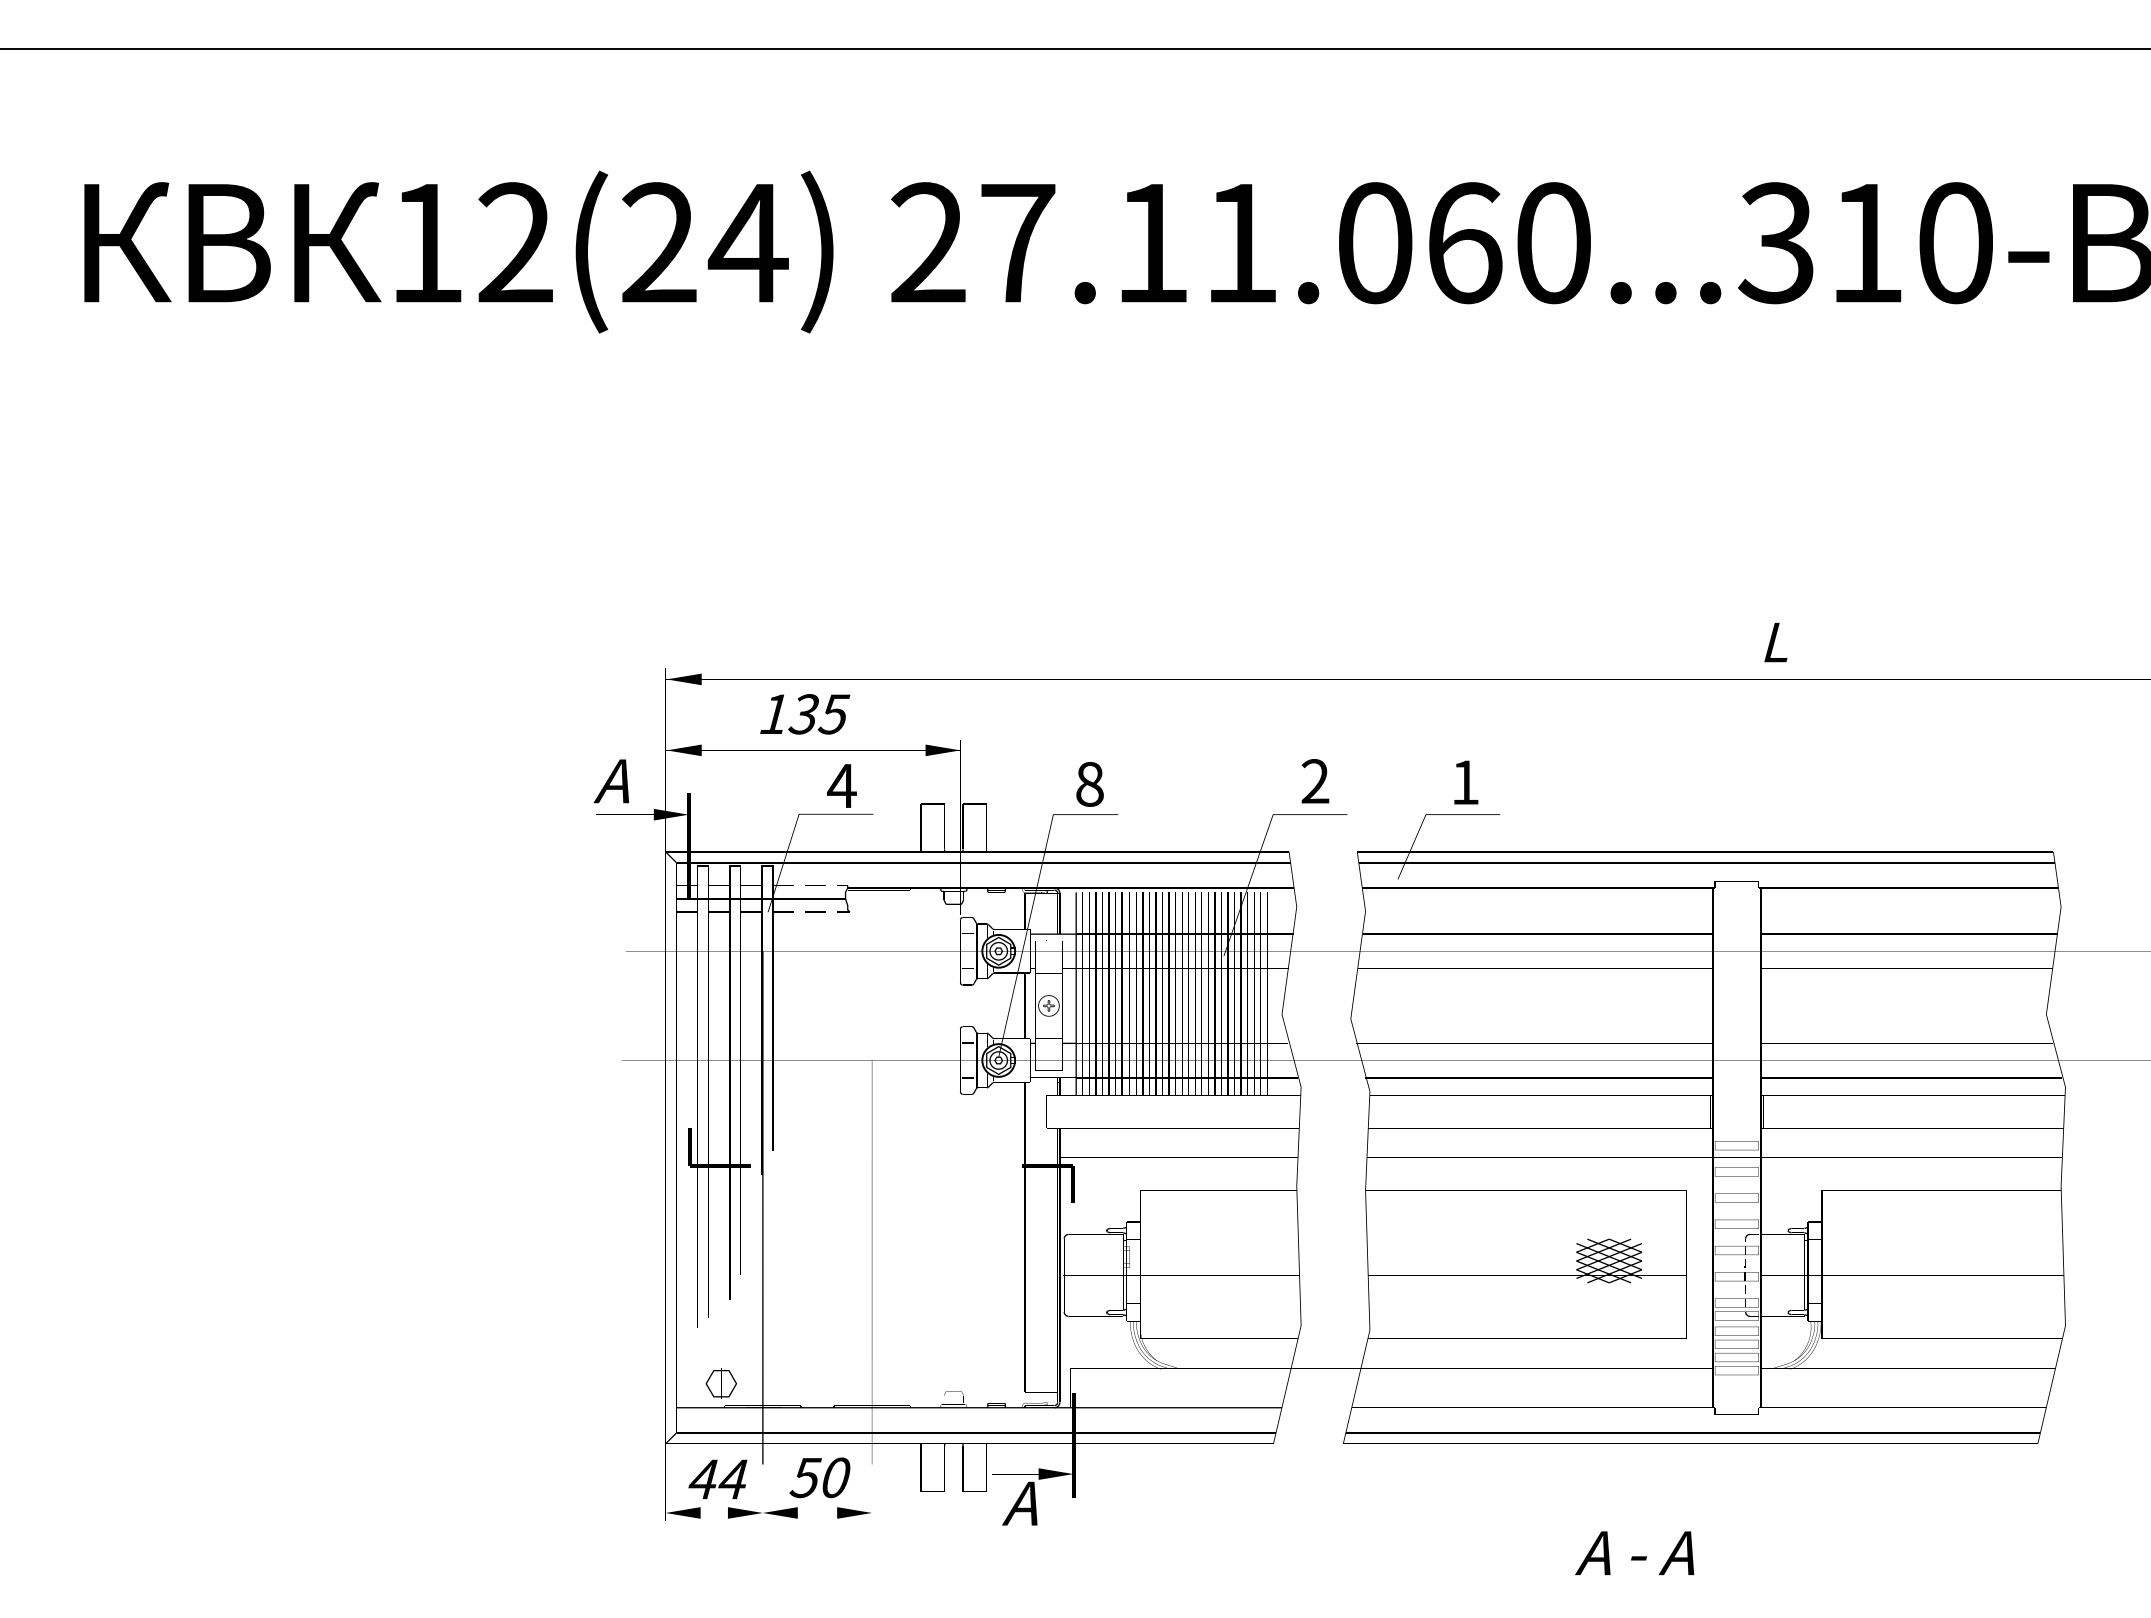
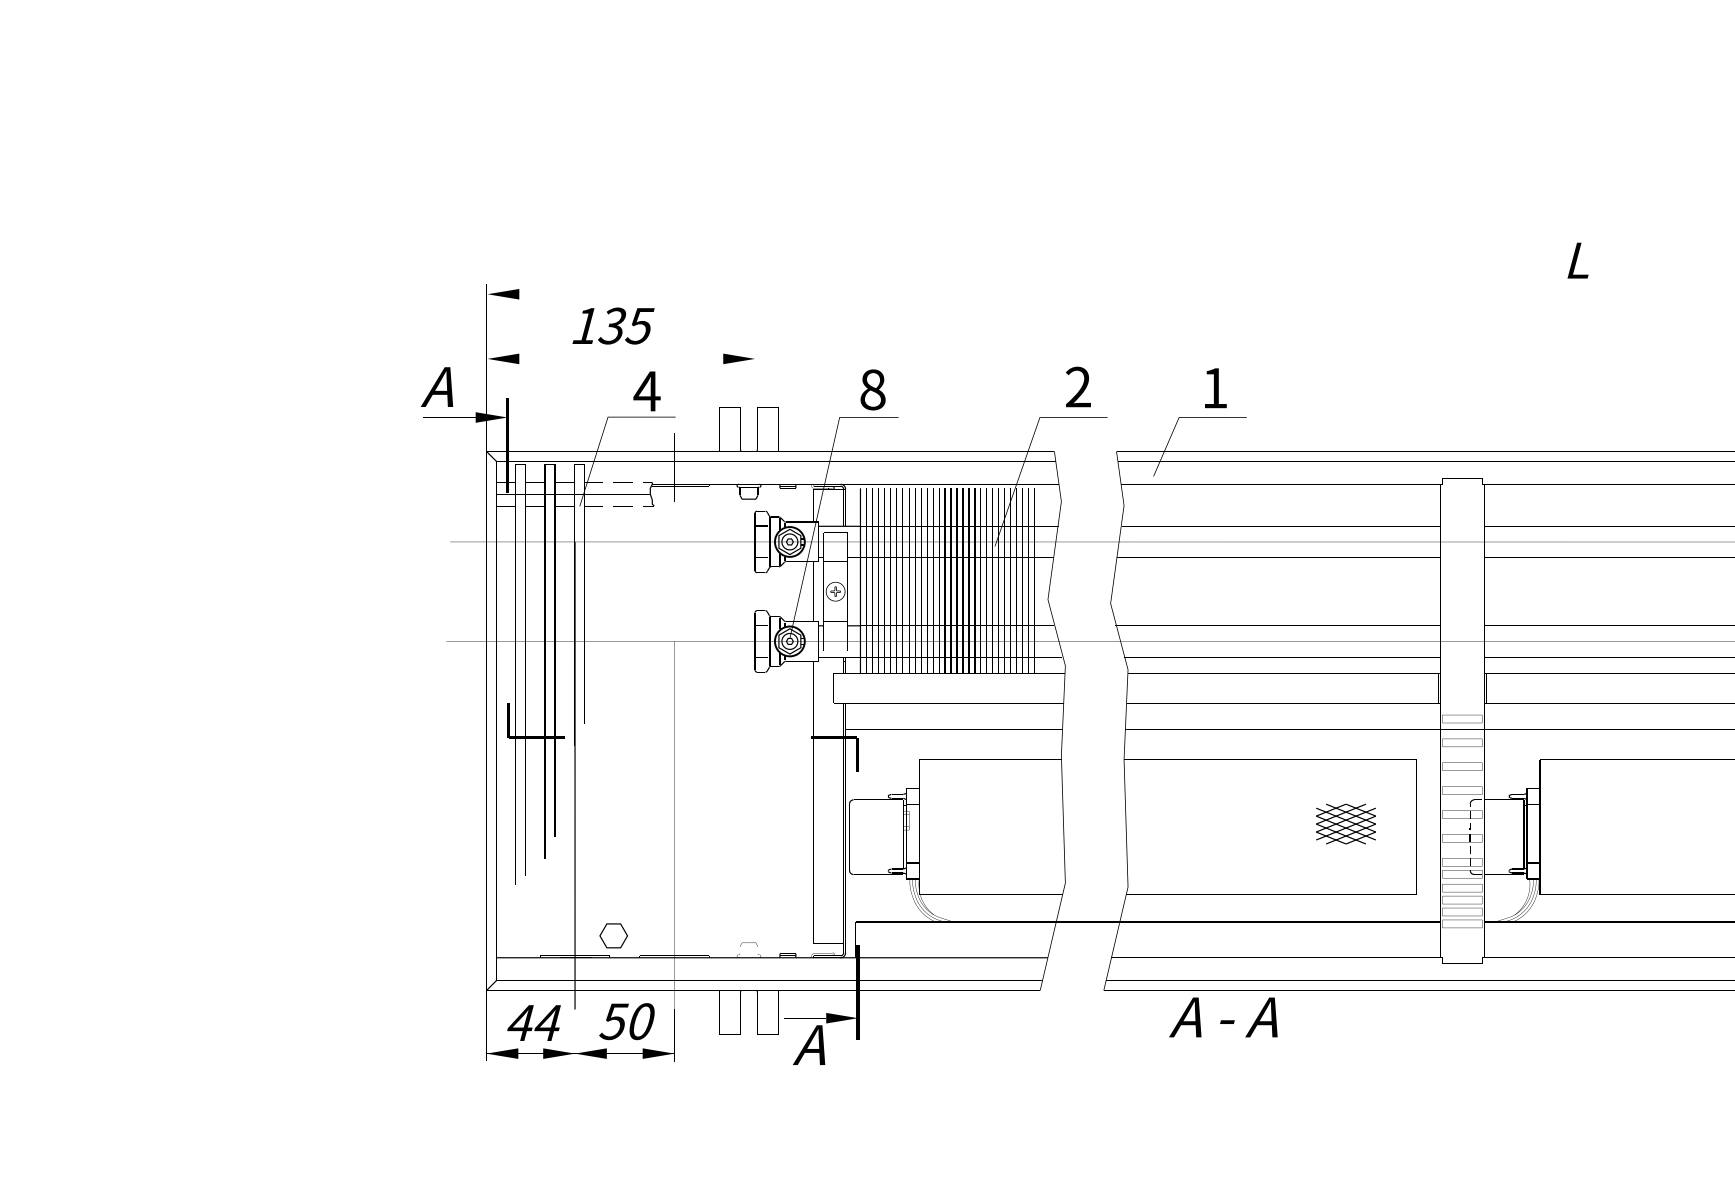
text: (1775, 642) -> (1577, 260), moved
part: (721, 1383) -> (613, 935), moved
text: (1634, 1552) -> (1223, 1016), moved

